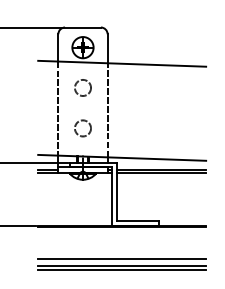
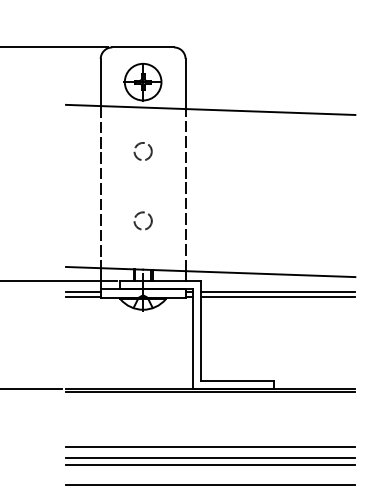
circle: (82, 87) -> (142, 150), size x0.62
circle: (82, 127) -> (142, 219), size x0.62
line: (122, 281) -> (211, 485), added

